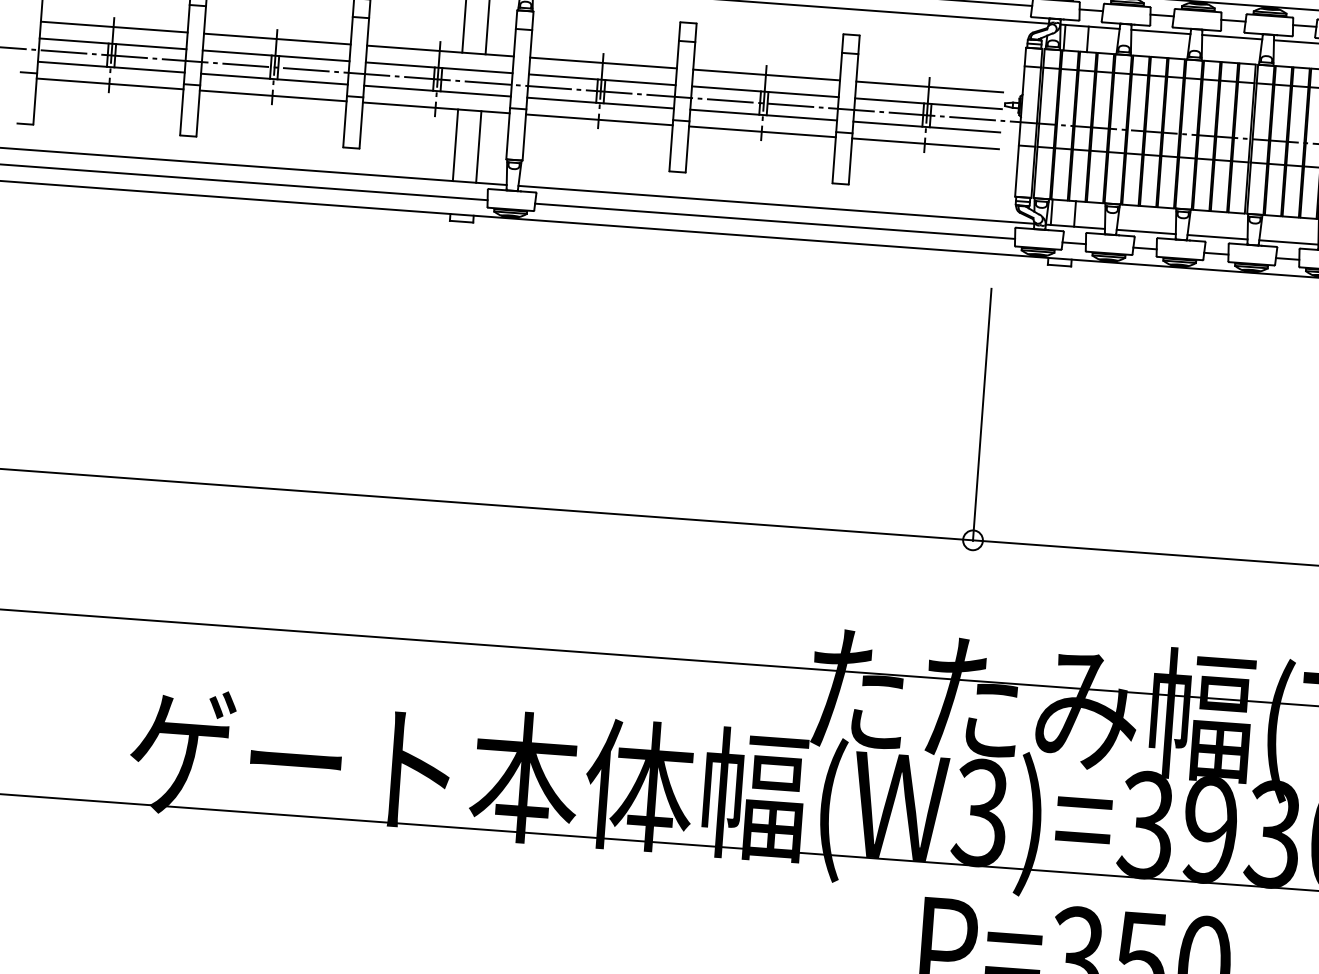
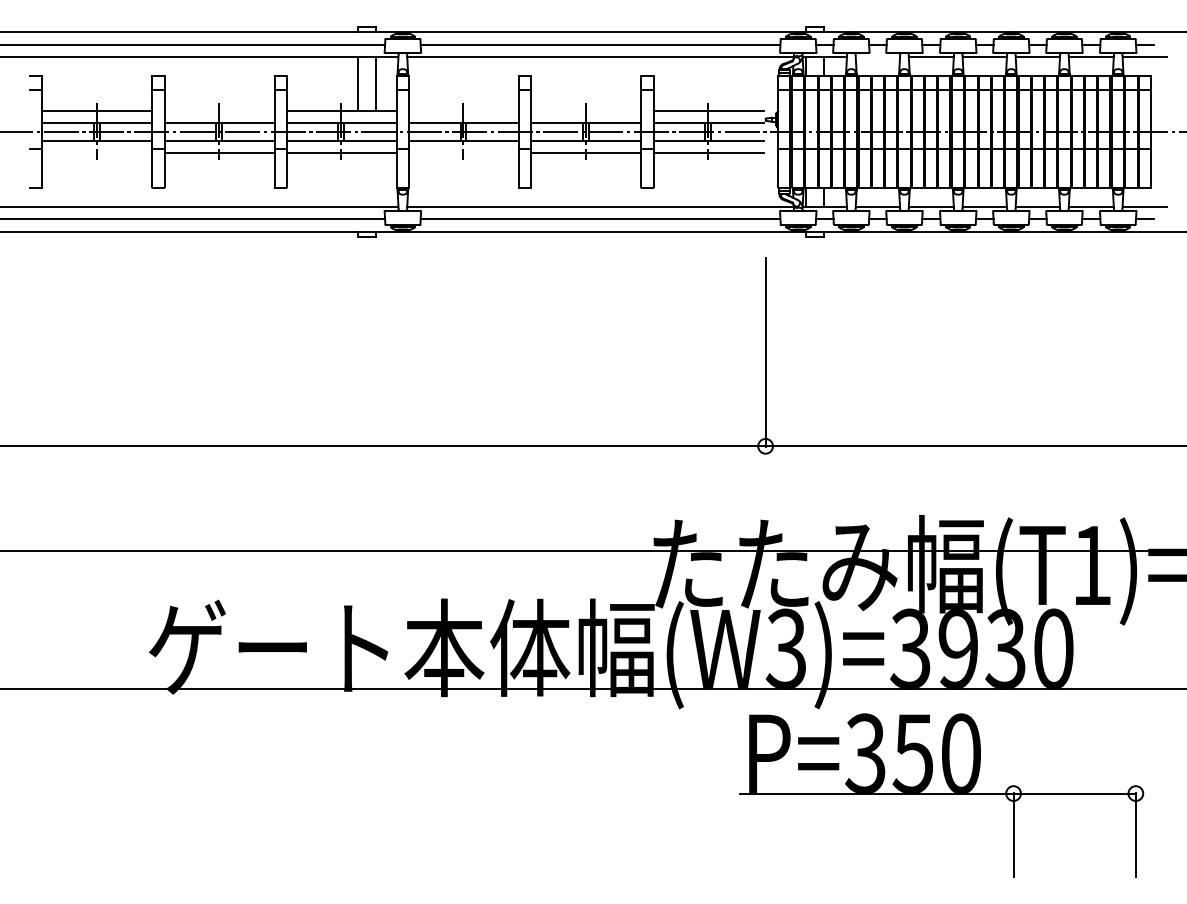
line: (1160, 31) -> (877, 56), removed
line: (277, 38) -> (219, 110), removed
line: (602, 62) -> (463, 110), removed
line: (766, 74) -> (586, 110), removed
line: (110, 84) -> (97, 153), removed
line: (598, 120) -> (463, 153), removed
line: (456, 144) -> (358, 179), removed
line: (478, 146) -> (375, 179), removed

